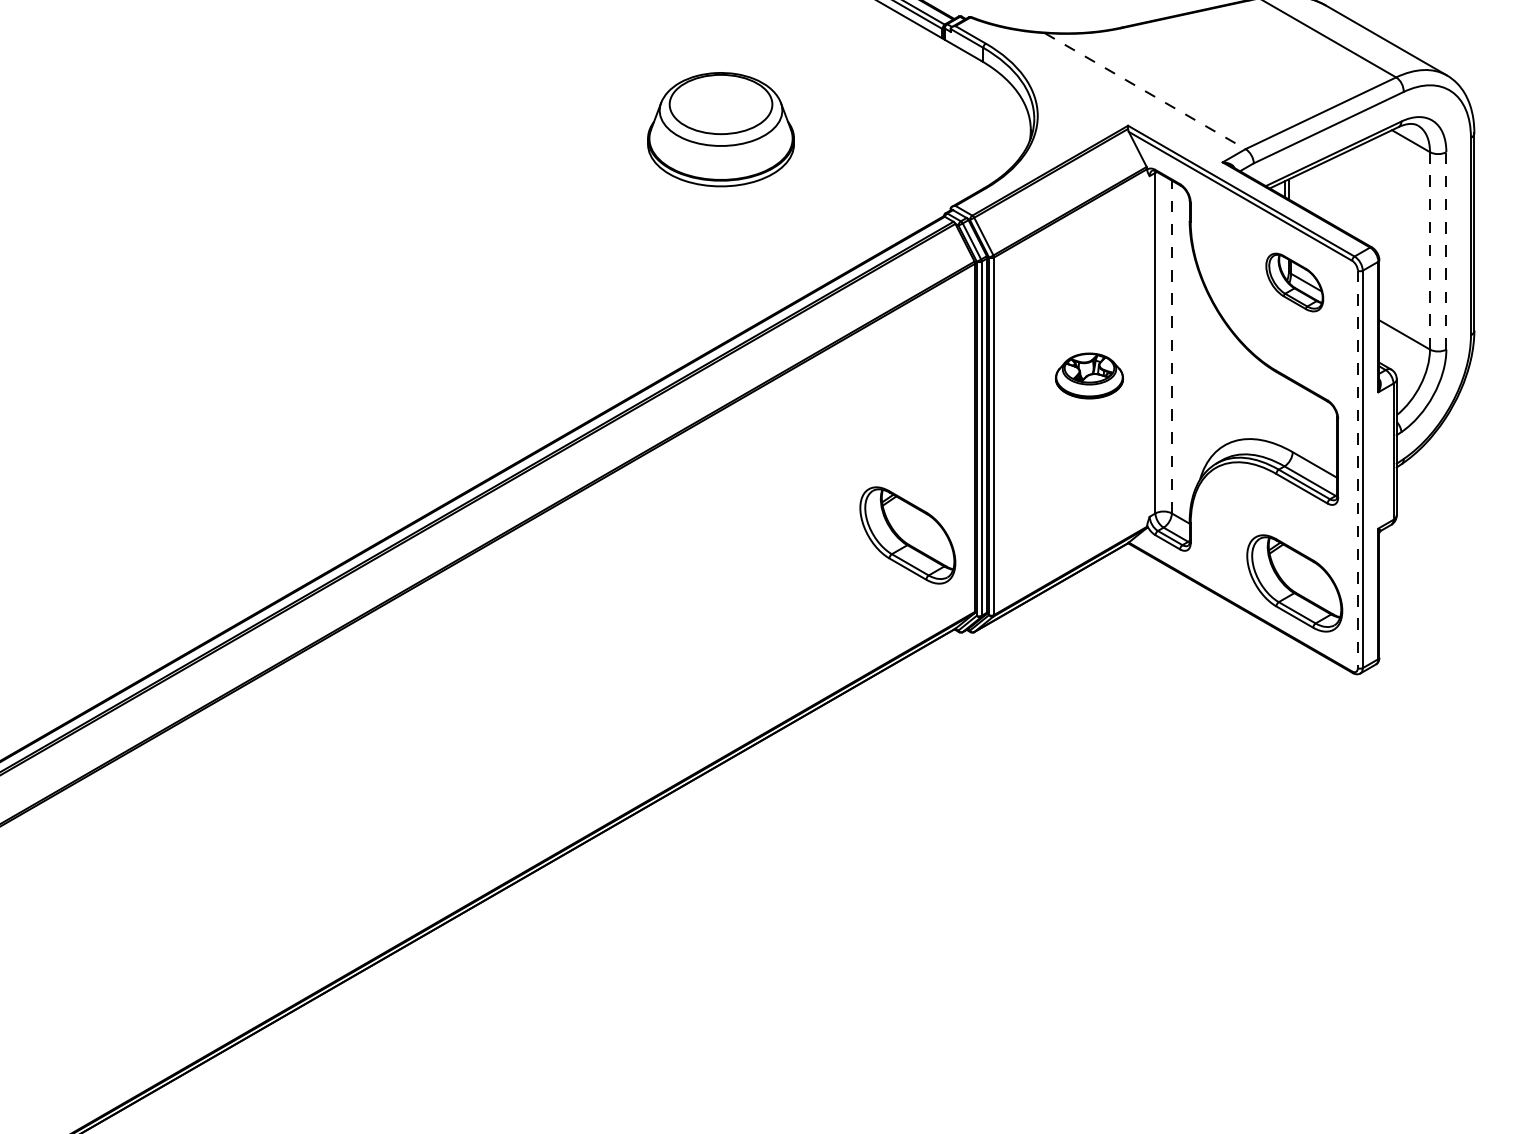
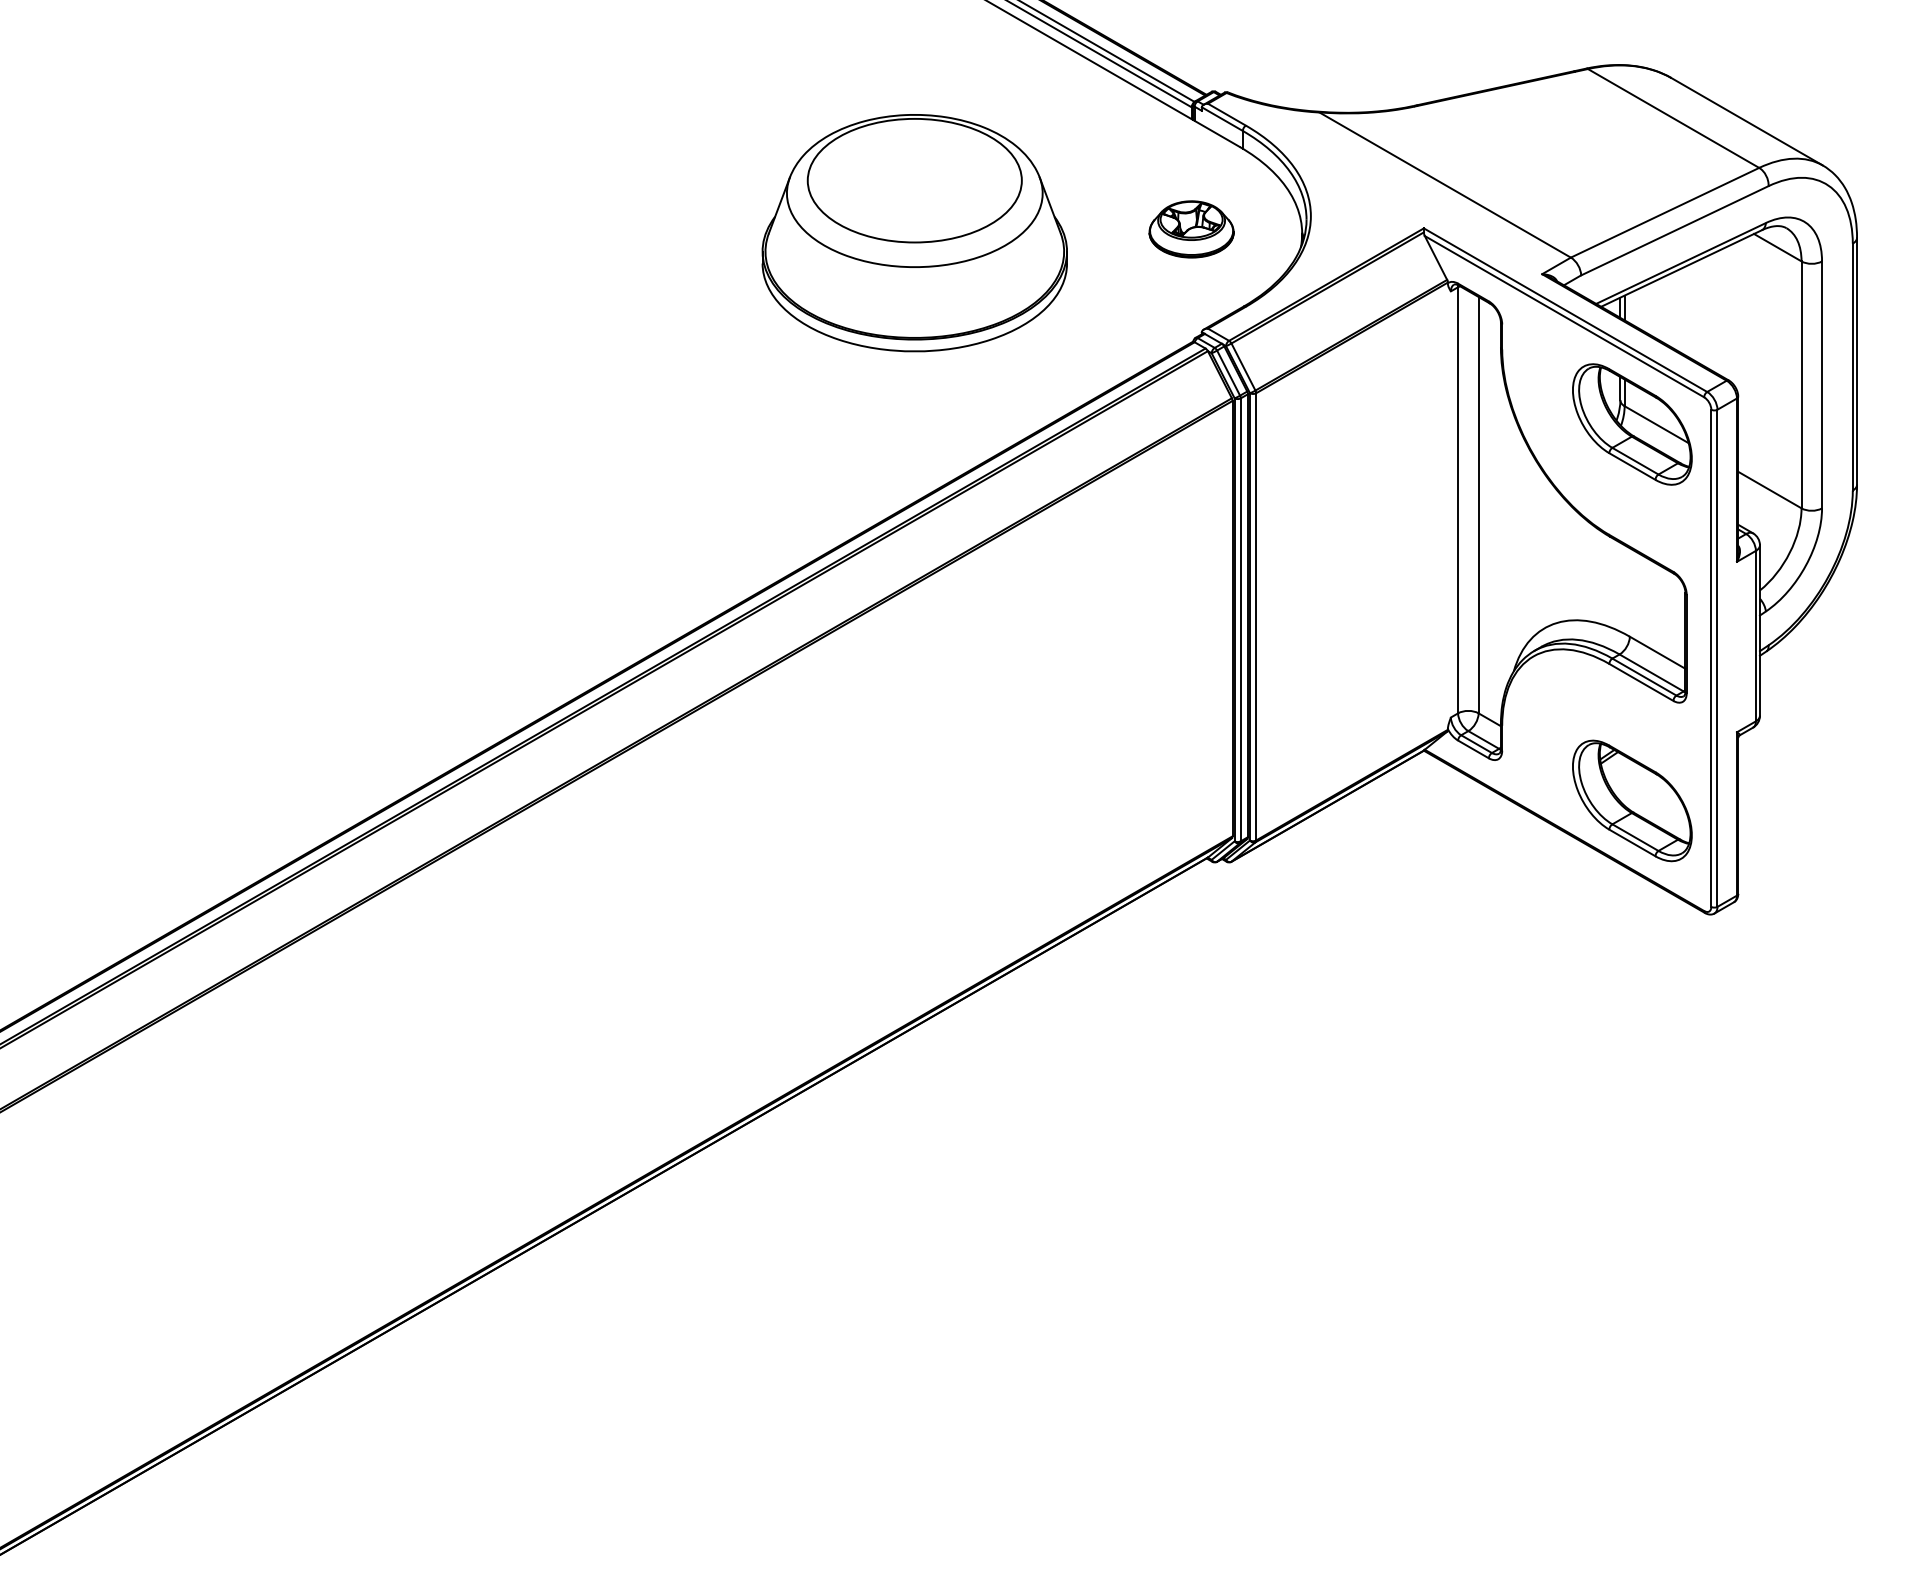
line: (1145, 91) -> (1445, 185), dashed -> solid
part: (720, 129) -> (914, 233), size x1.67
line: (1446, 250) -> (1822, 384), dashed -> solid
line: (1429, 251) -> (1801, 385), dashed -> solid
part: (1294, 282) -> (1632, 424), size x1.67
line: (1171, 346) -> (1478, 504), dashed -> solid
part: (1089, 376) -> (1191, 229), moved
line: (1358, 469) -> (1711, 658), dashed -> solid
part: (907, 535) -> (1148, 740), removed

